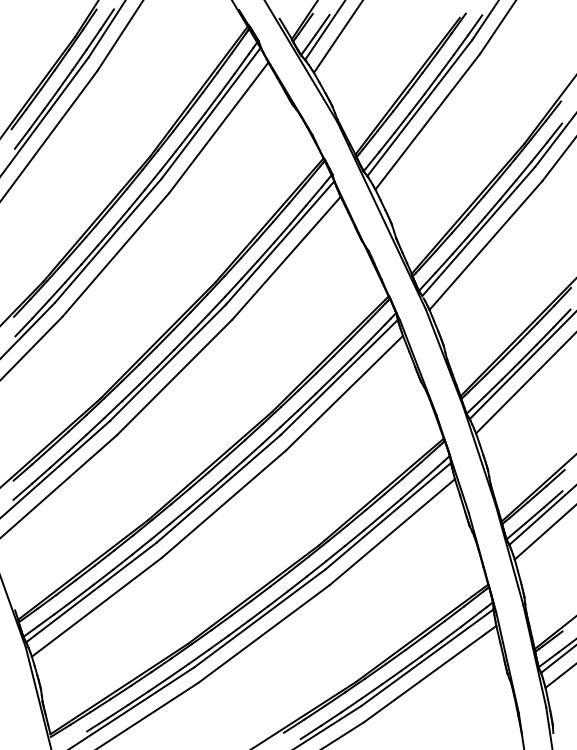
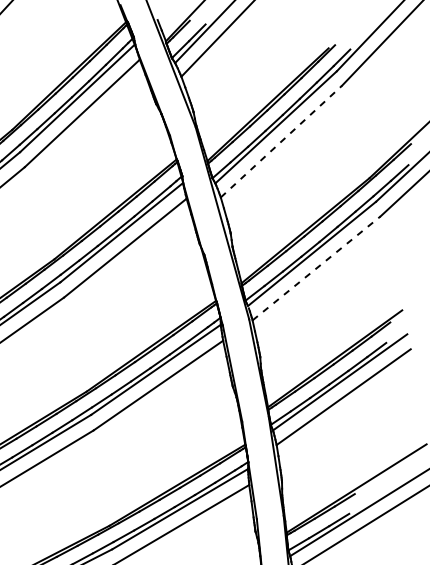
line: (427, 121) -> (281, 141), solid -> dashed
line: (485, 245) -> (316, 268), solid -> dashed

